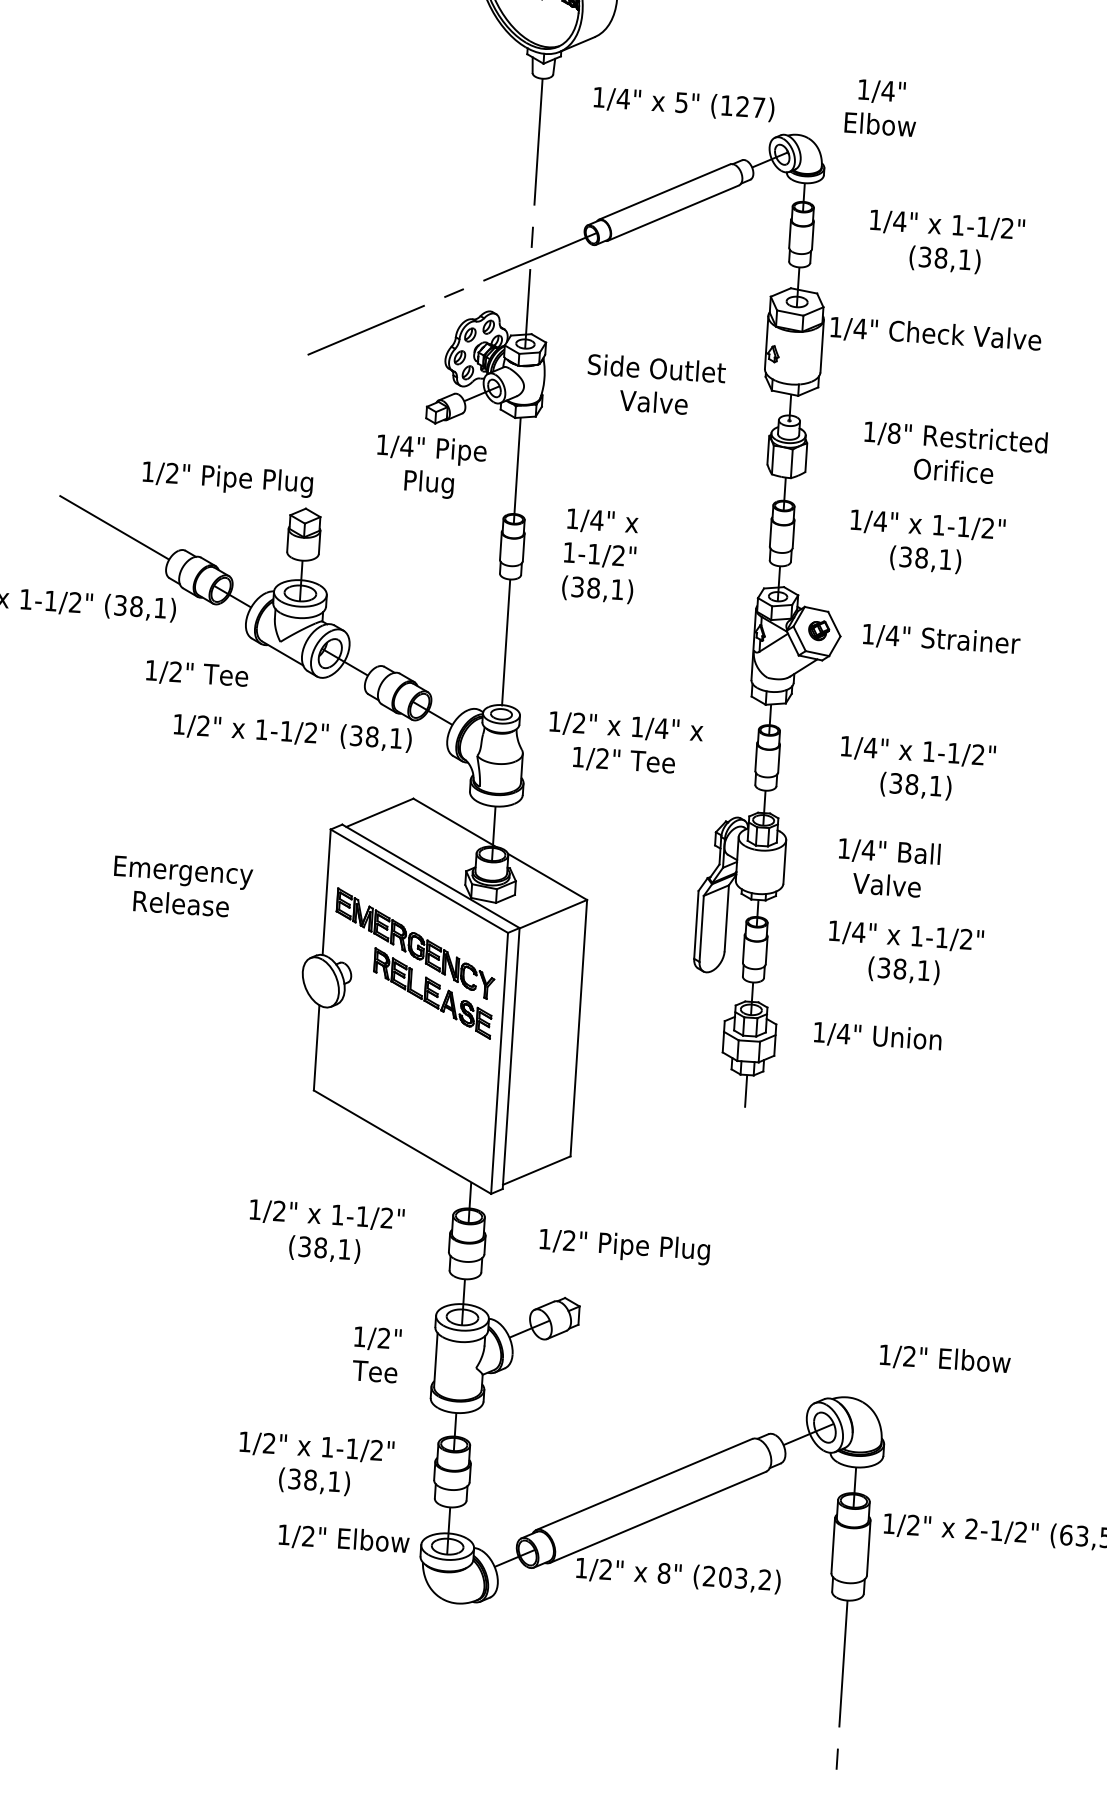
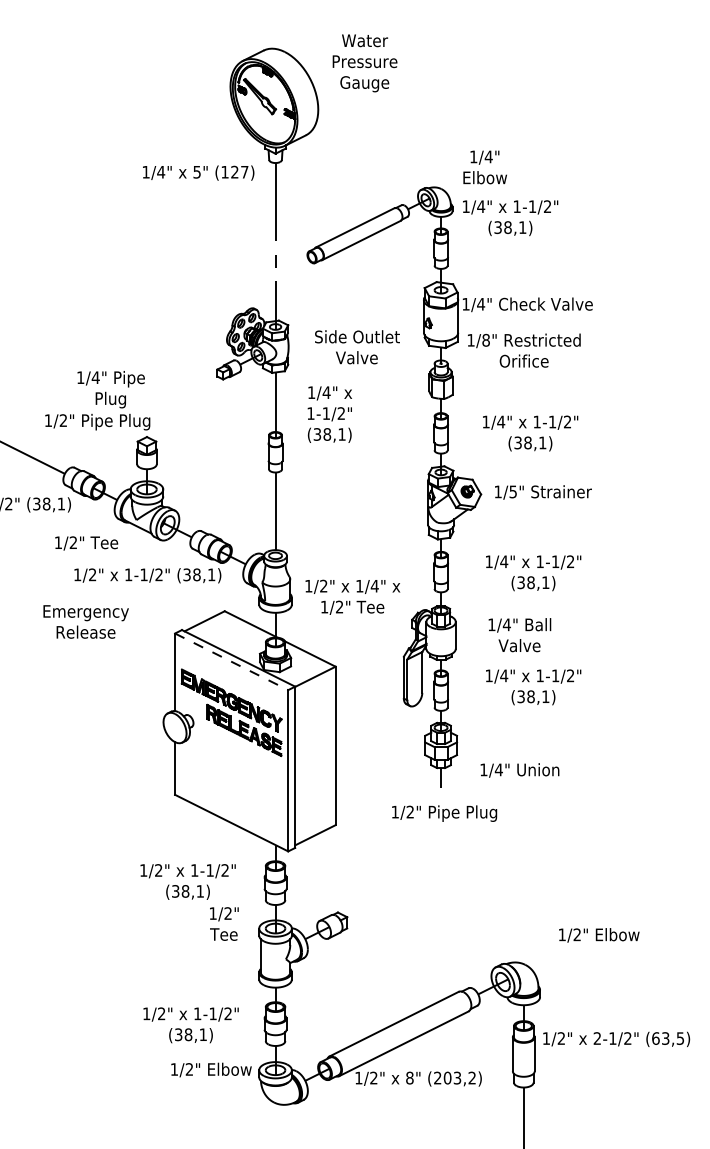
text: (683, 103) -> (198, 172), moved
text: (946, 243) -> (510, 218), moved
line: (452, 293) -> (228, 298), removed
text: (955, 453) -> (524, 350), moved
text: (429, 467) -> (110, 389), moved
text: (599, 555) -> (329, 414), moved
text: (893, 635) -> (513, 491), 1/4" -> 1/5"
text: (624, 742) -> (352, 596), moved
line: (420, 882) -> (232, 662), solid -> dashed
text: (181, 886) -> (85, 621), moved
text: (876, 1037) -> (519, 770), moved
text: (624, 1246) -> (444, 813), moved
text: (377, 1354) -> (224, 923), moved
text: (945, 1359) -> (599, 935), moved

